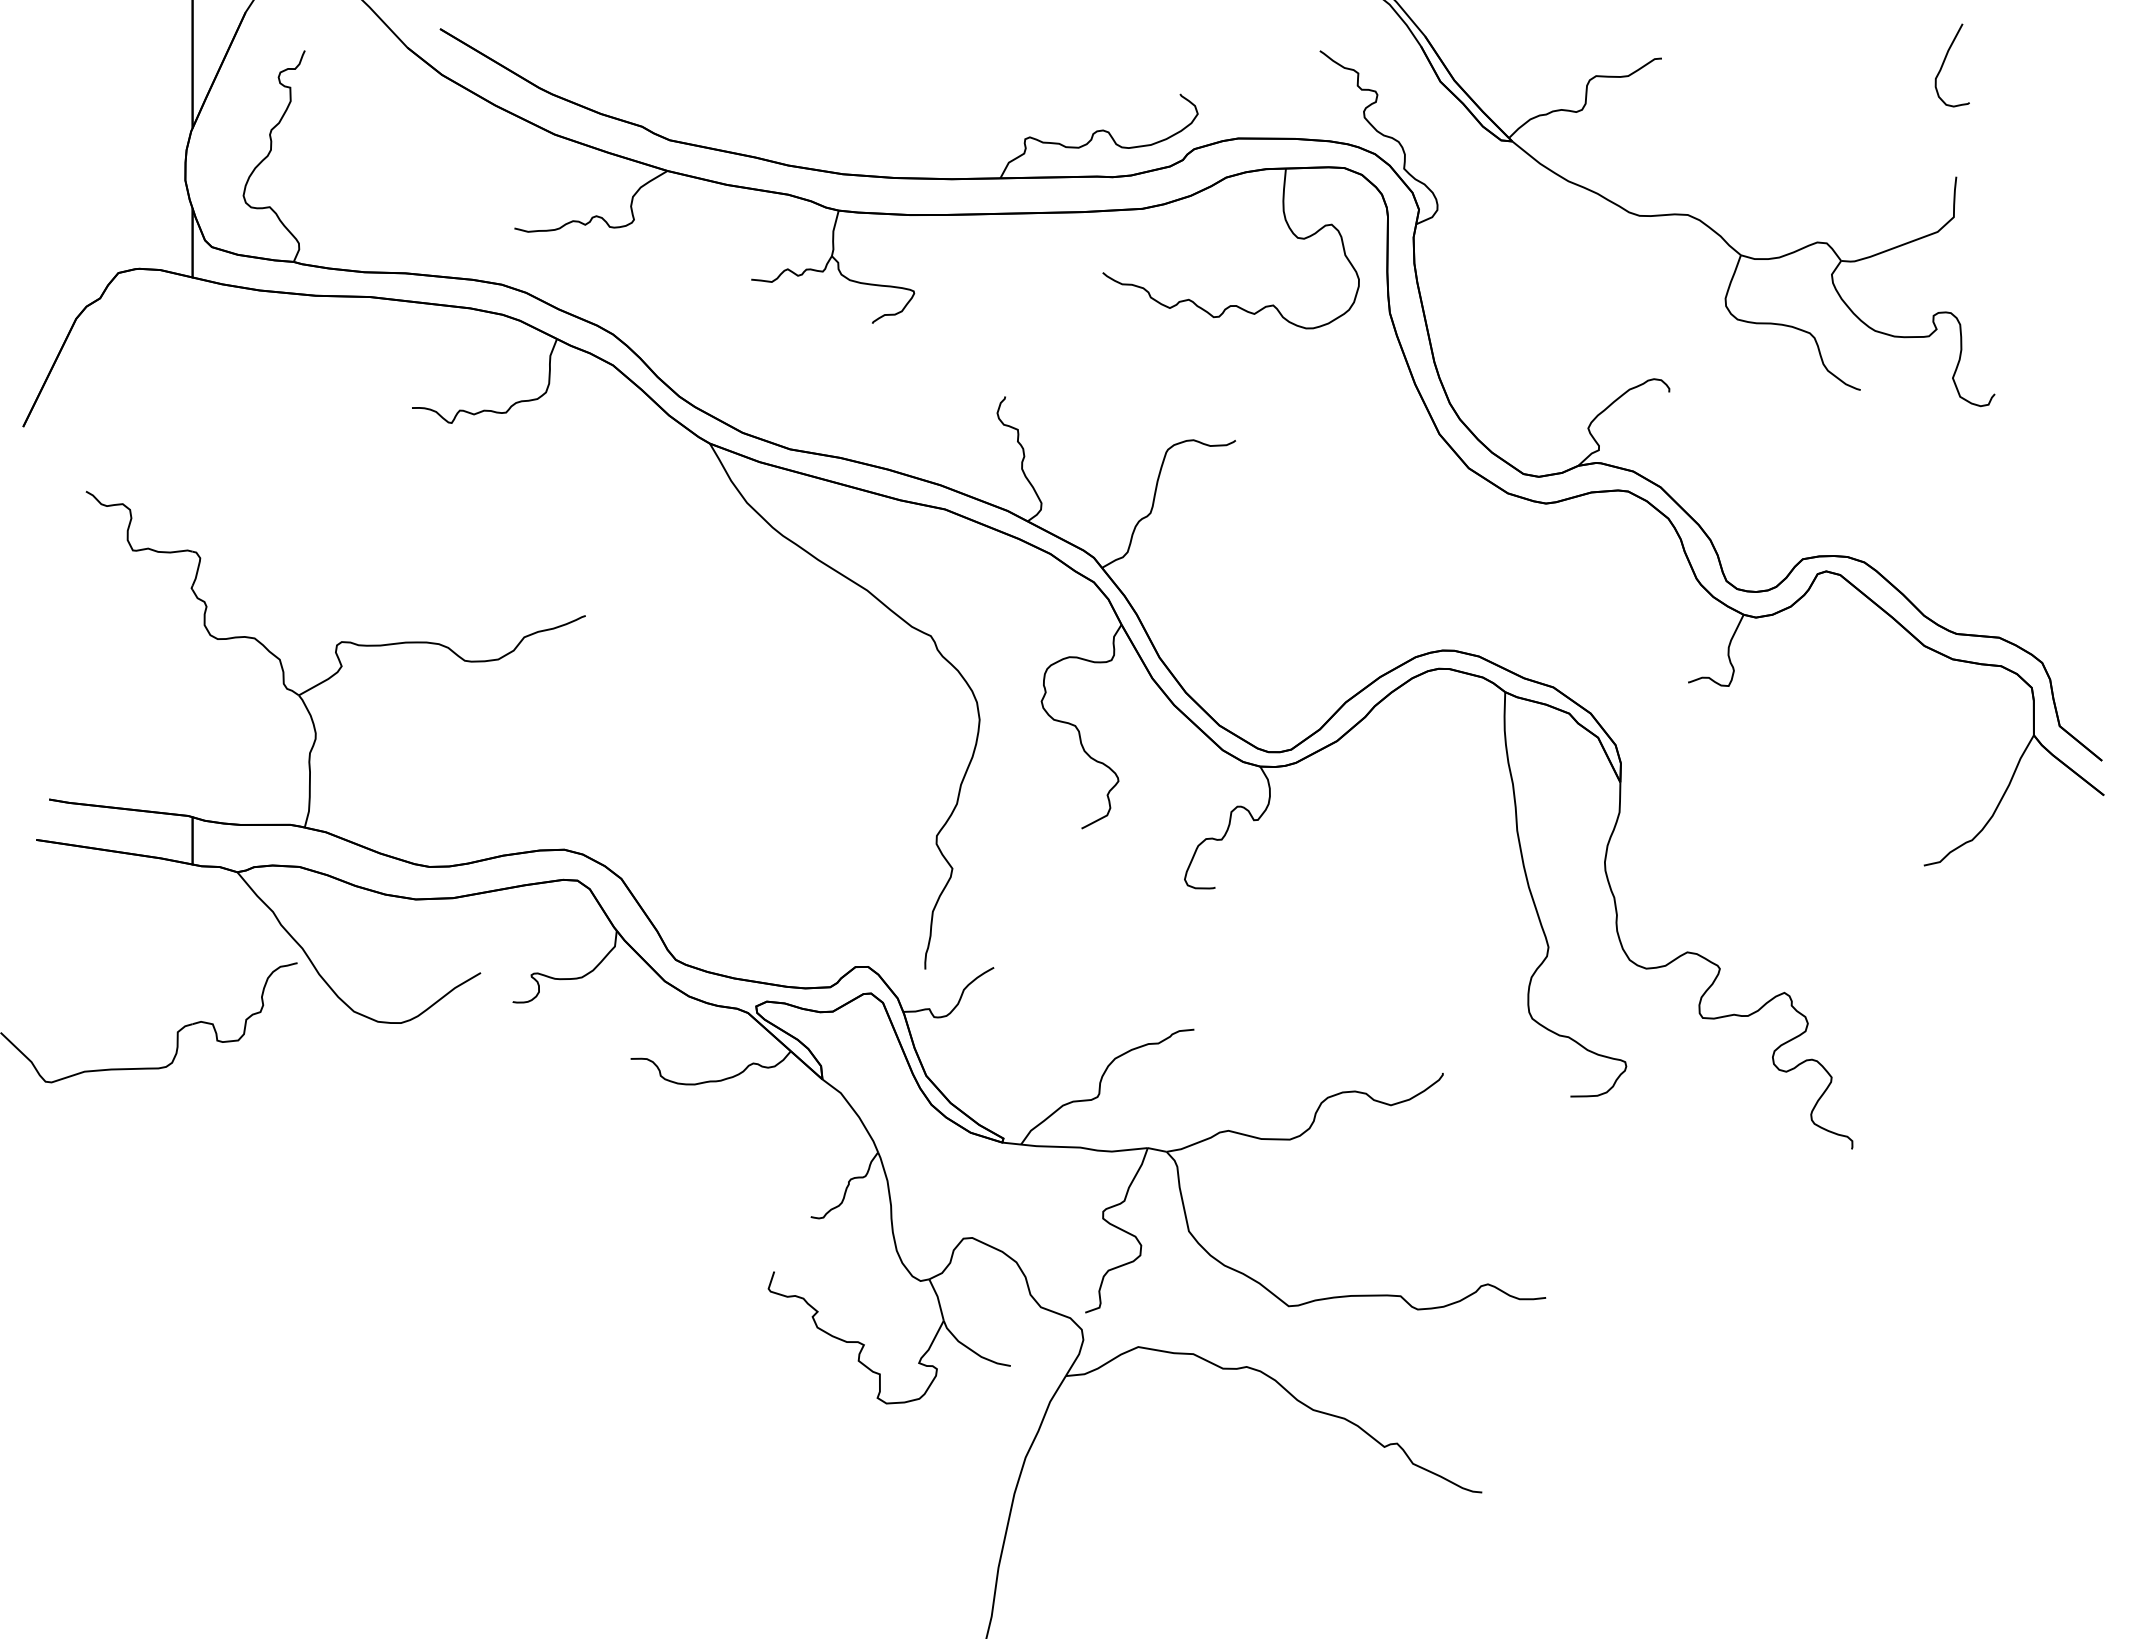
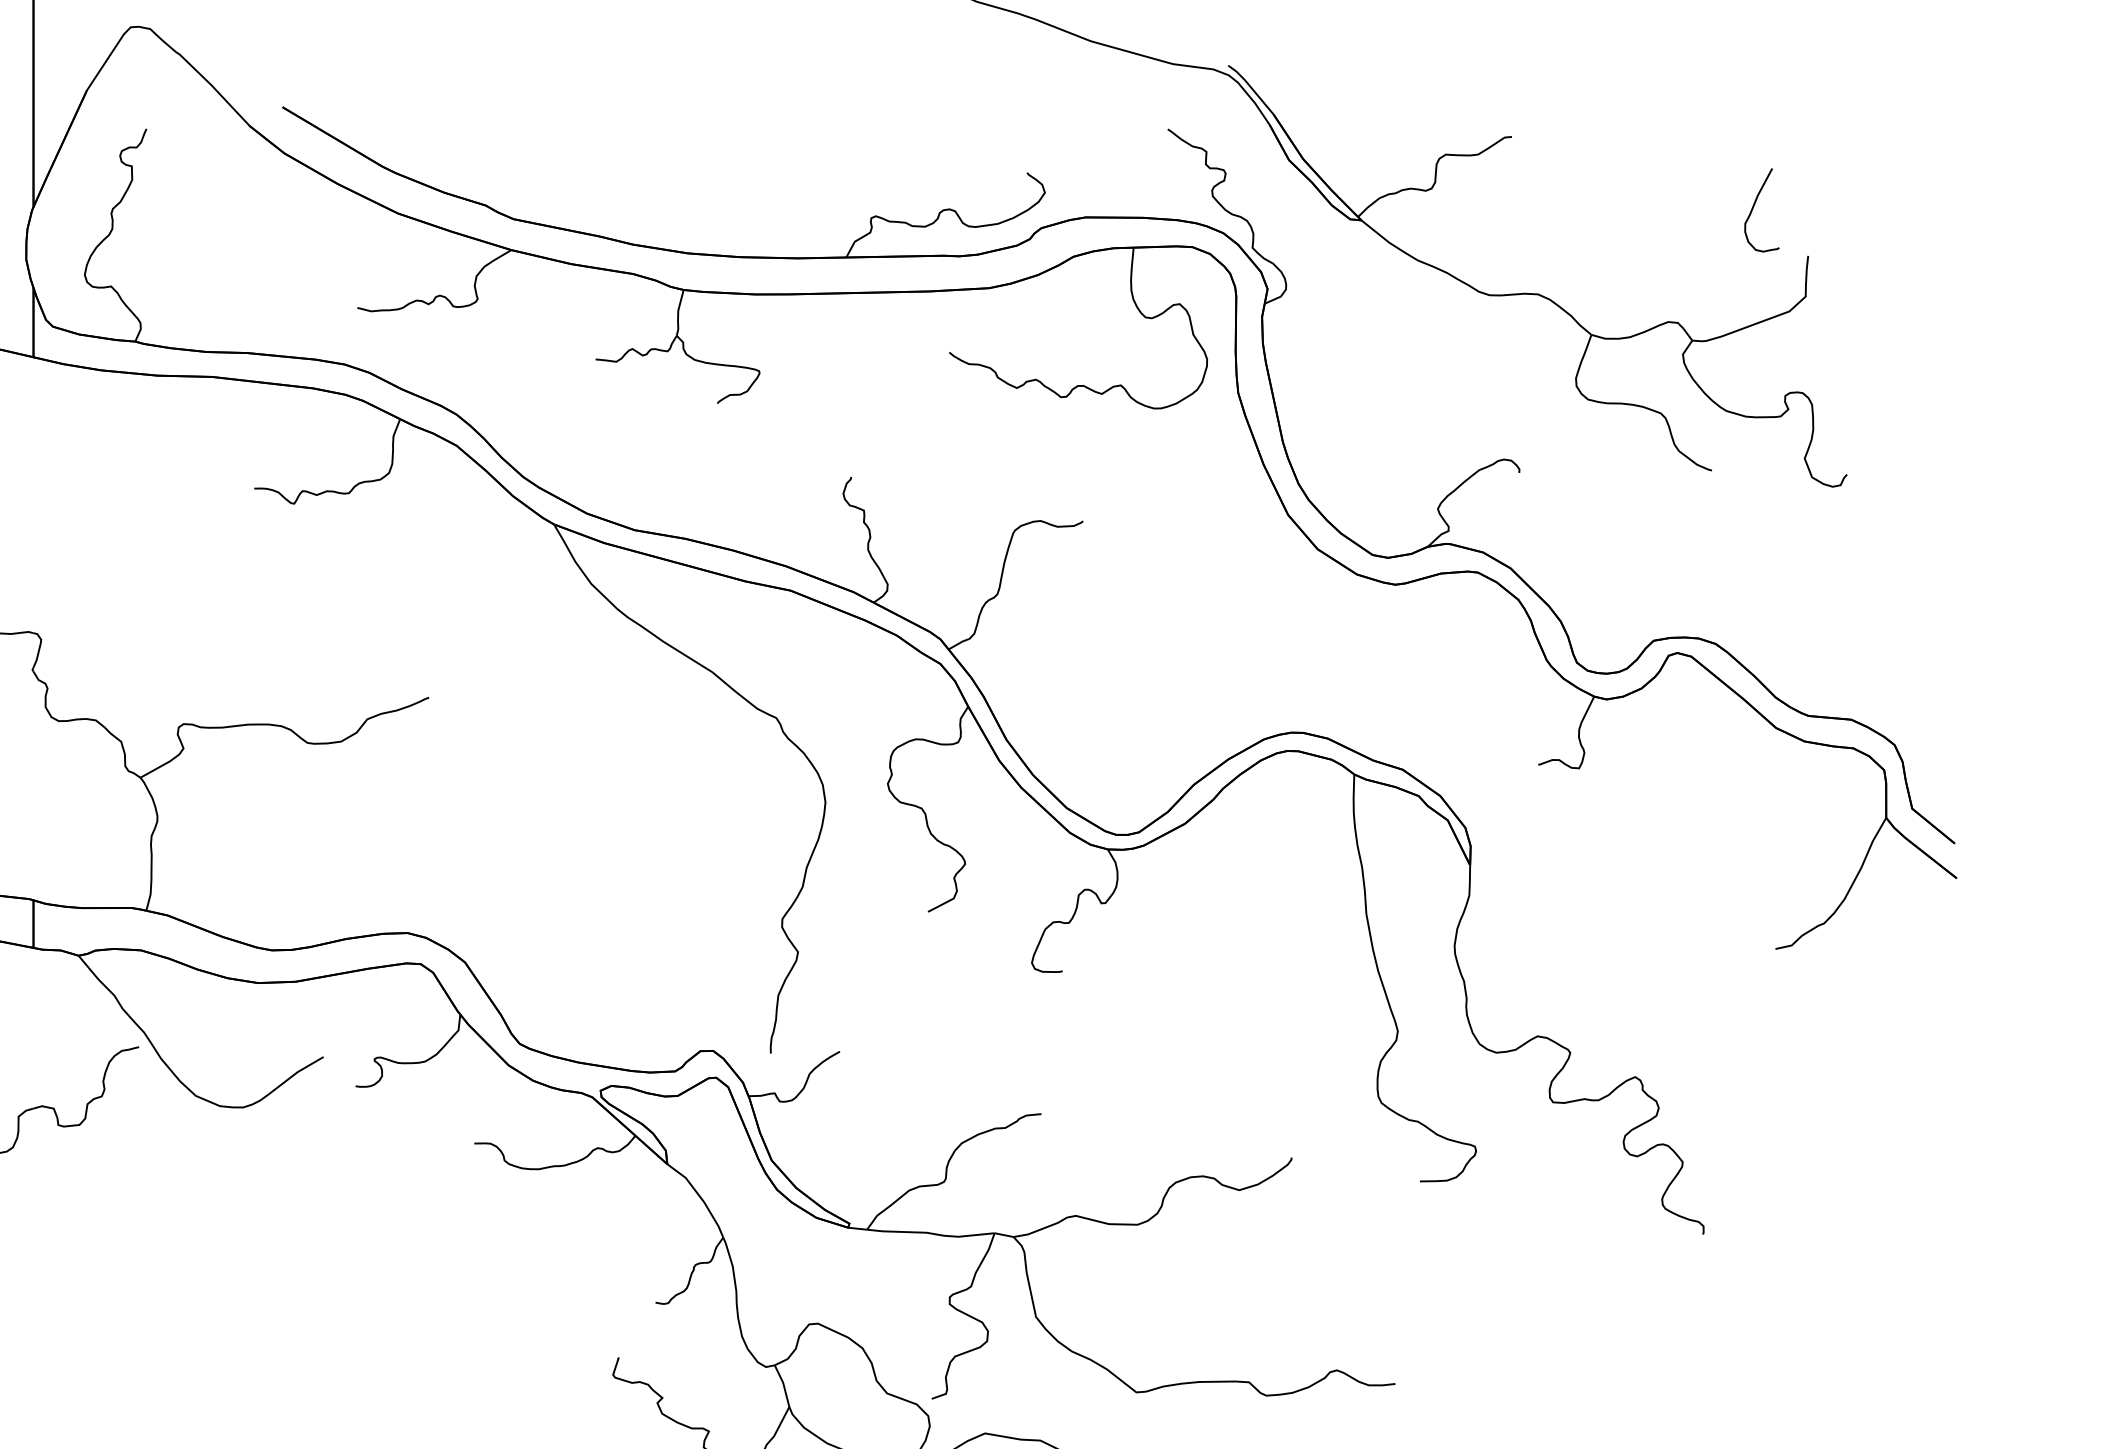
curve: (1944, 63) -> (1754, 208), moved

